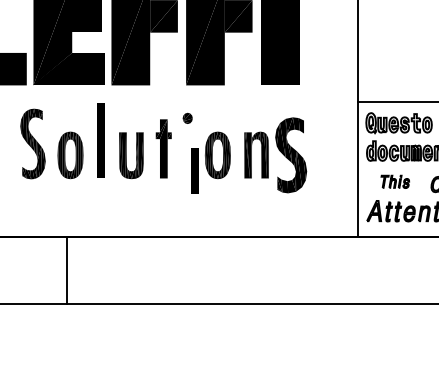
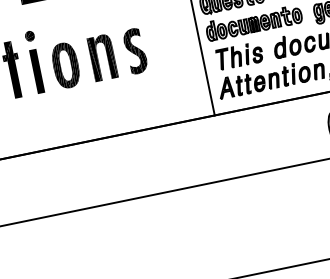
part: (290, 155) -> (134, 51), size x0.62
part: (194, 170) -> (36, 70), moved
part: (395, 181) -> (240, 55), size x1.67

